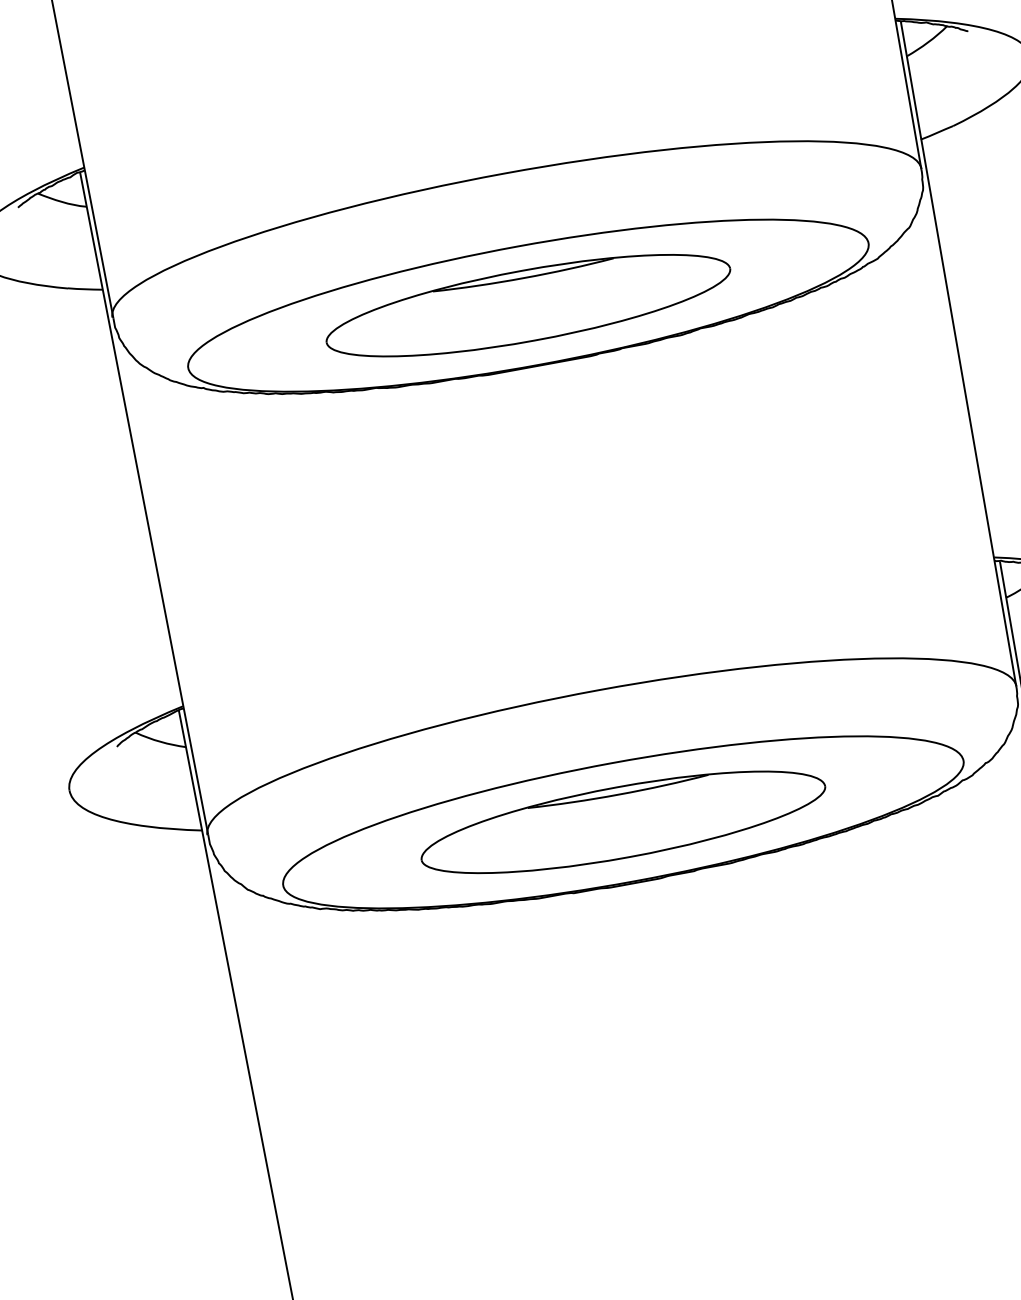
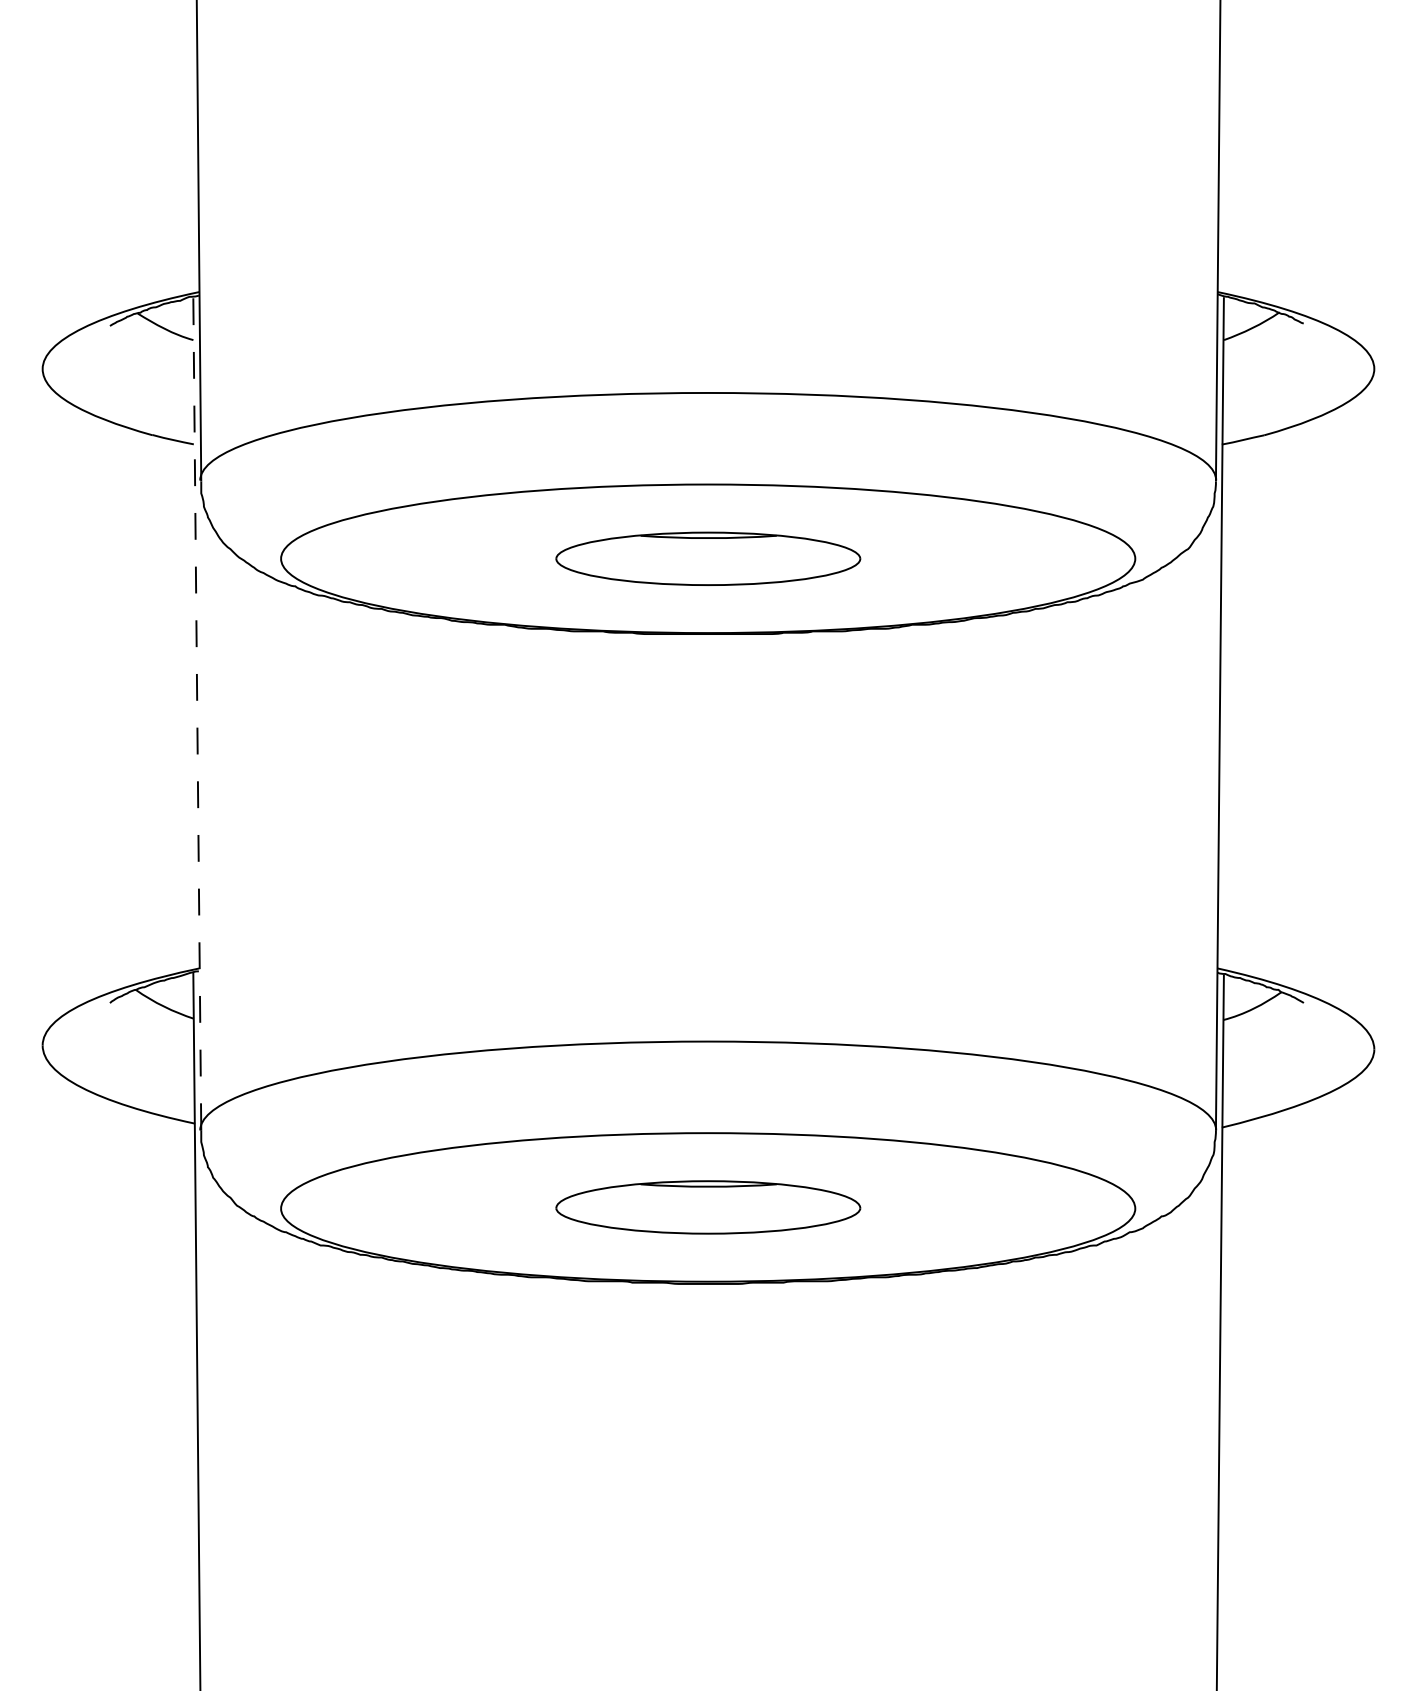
part: (528, 305) -> (708, 558), size x0.6
line: (144, 503) -> (197, 713), solid -> dashed
part: (623, 822) -> (708, 1207), size x0.6

